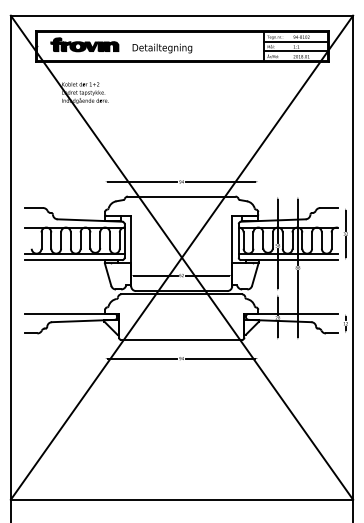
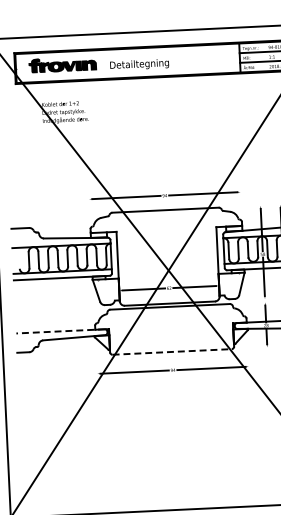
line: (70, 313) -> (61, 330), solid -> dashed
line: (182, 339) -> (172, 351), solid -> dashed

